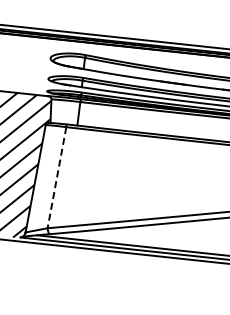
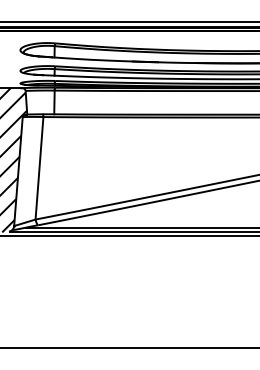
line: (56, 177) -> (39, 168), dashed -> solid

